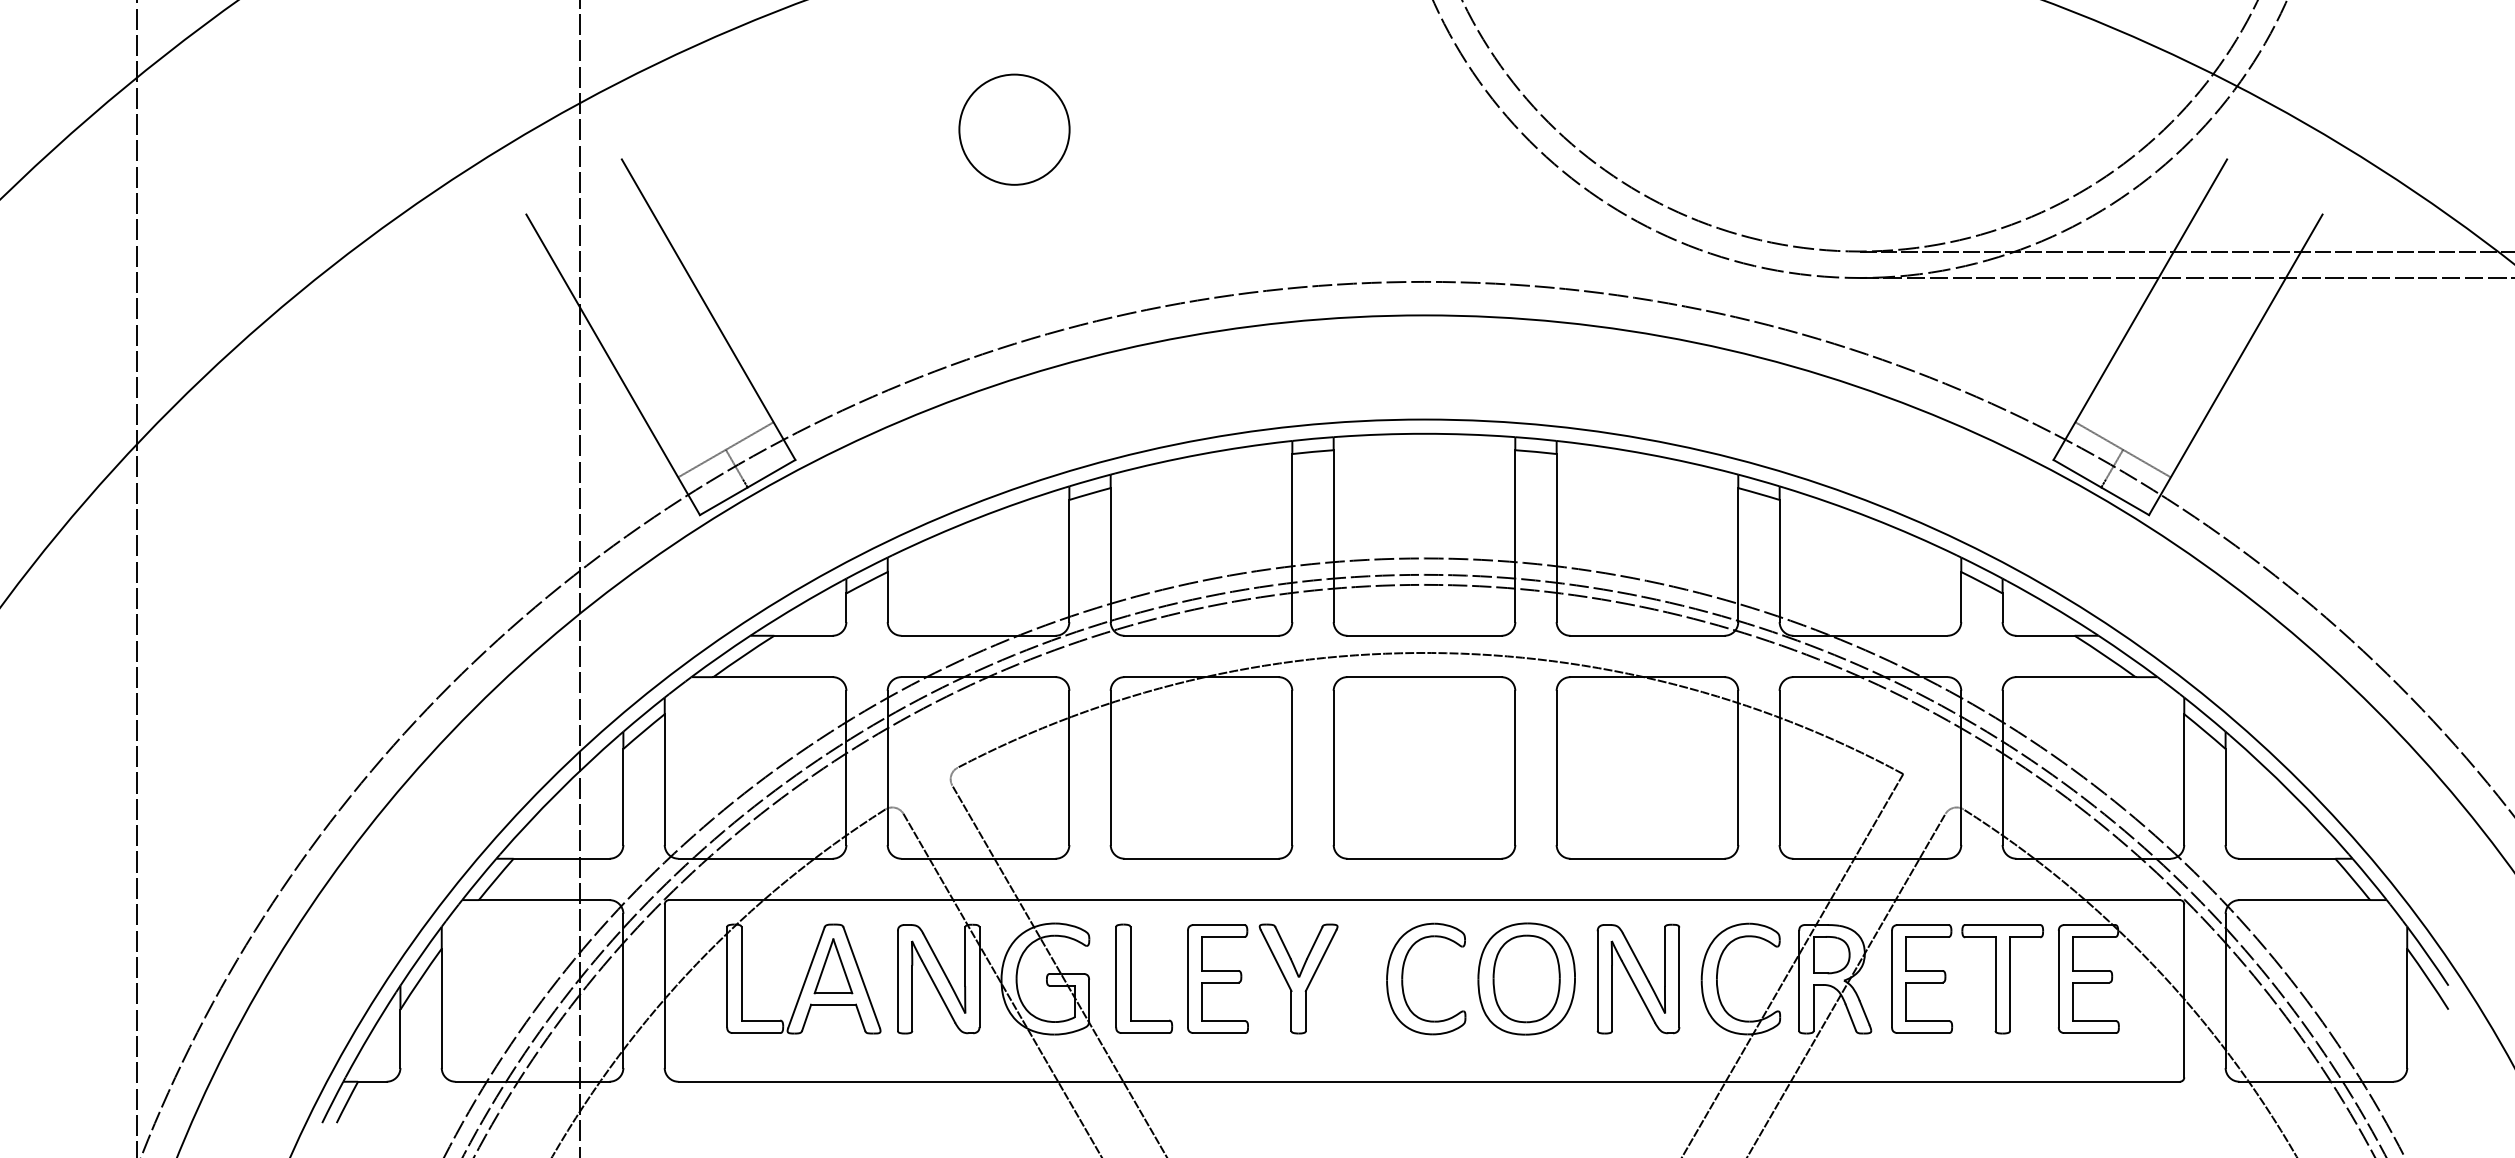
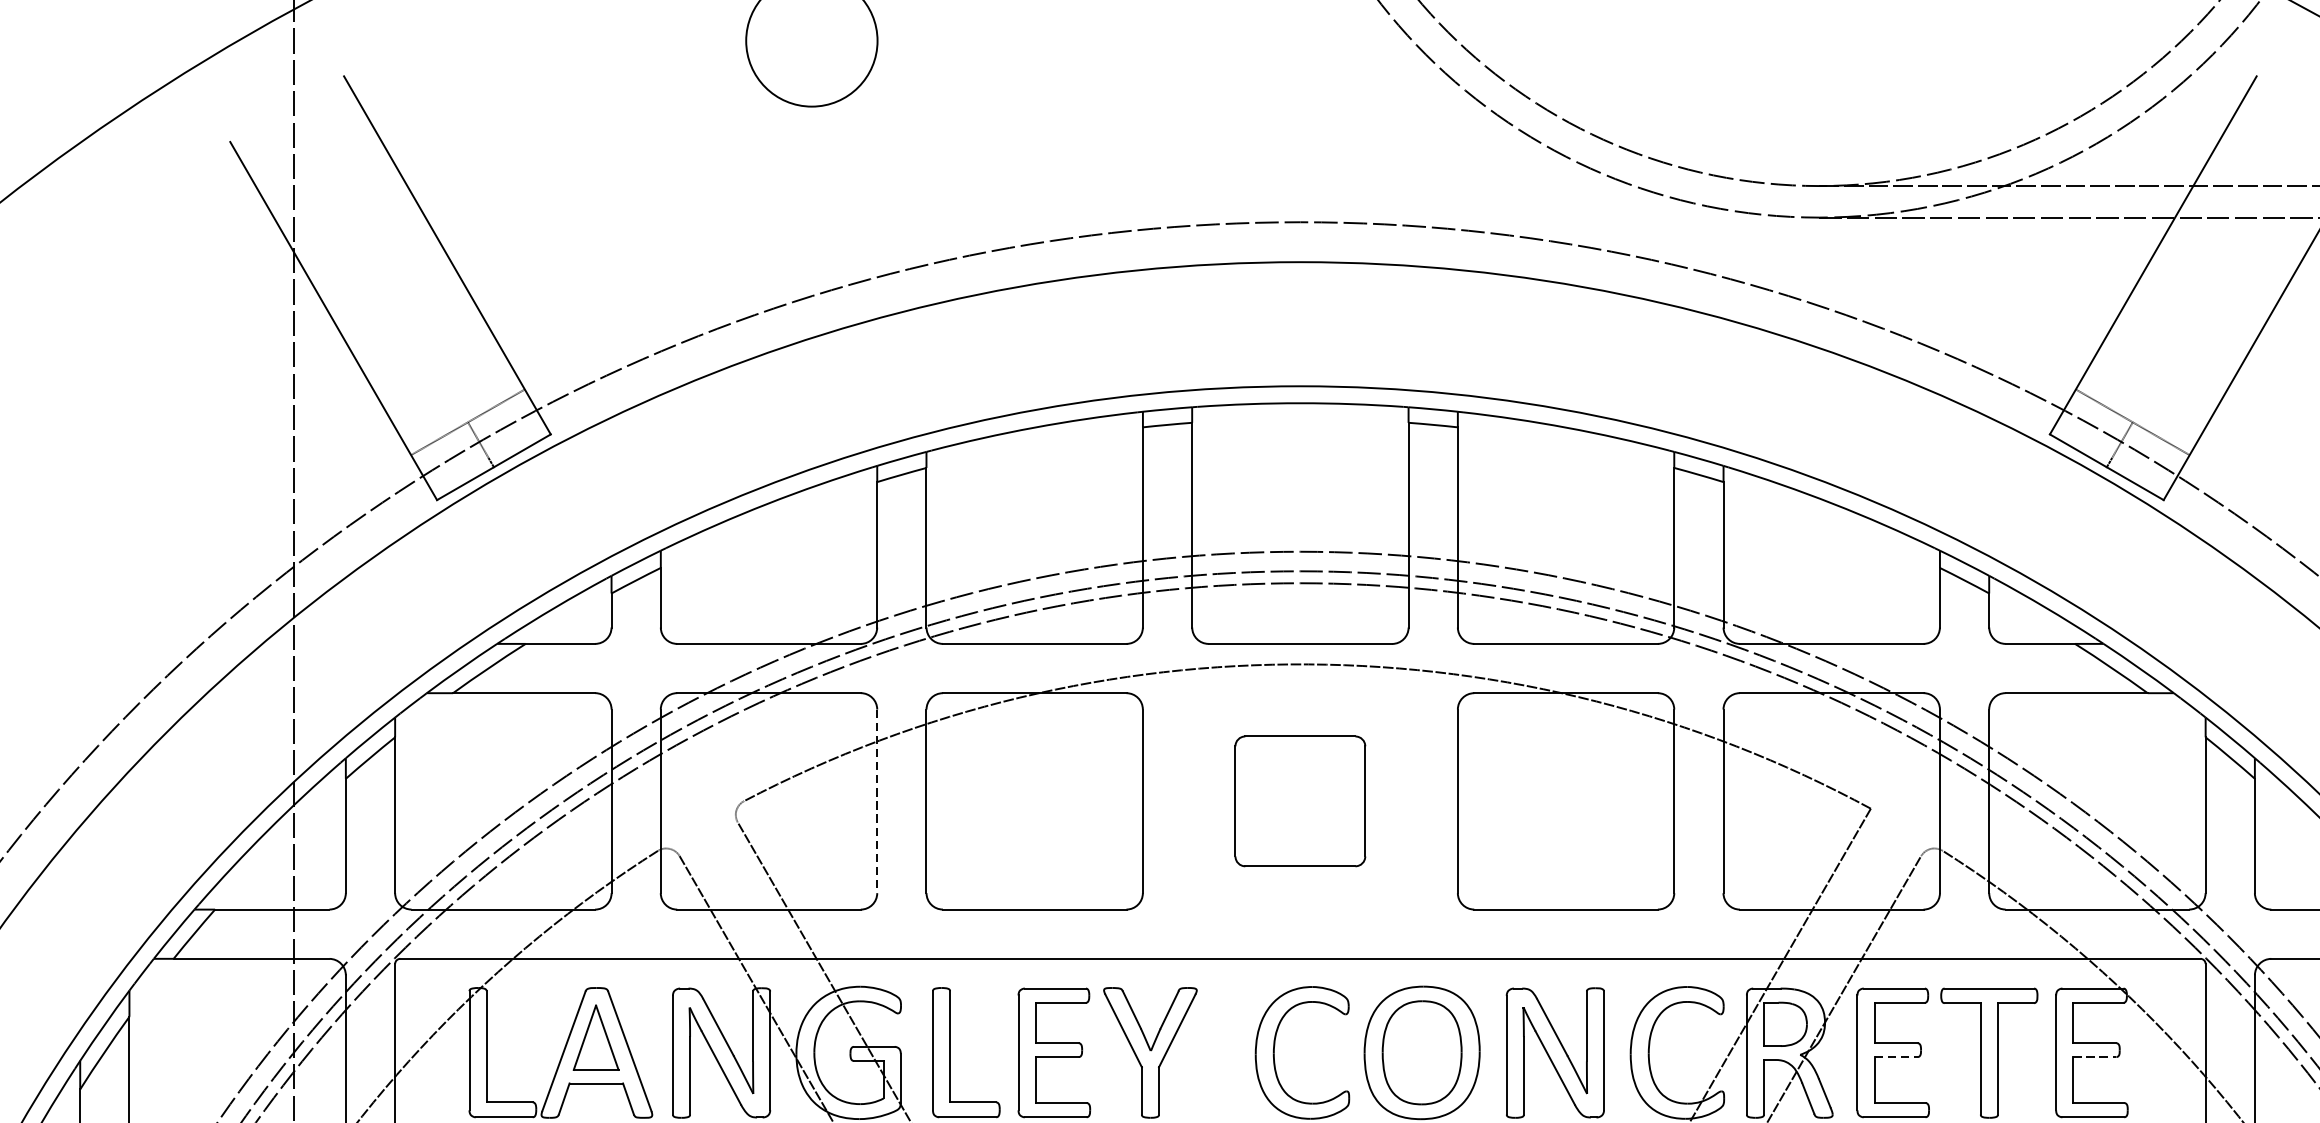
part: (1424, 767) -> (1300, 800), size x0.6
line: (1069, 768) -> (877, 802), solid -> dashed
line: (1924, 982) -> (1896, 1057), solid -> dashed
line: (2091, 982) -> (2095, 1057), solid -> dashed

